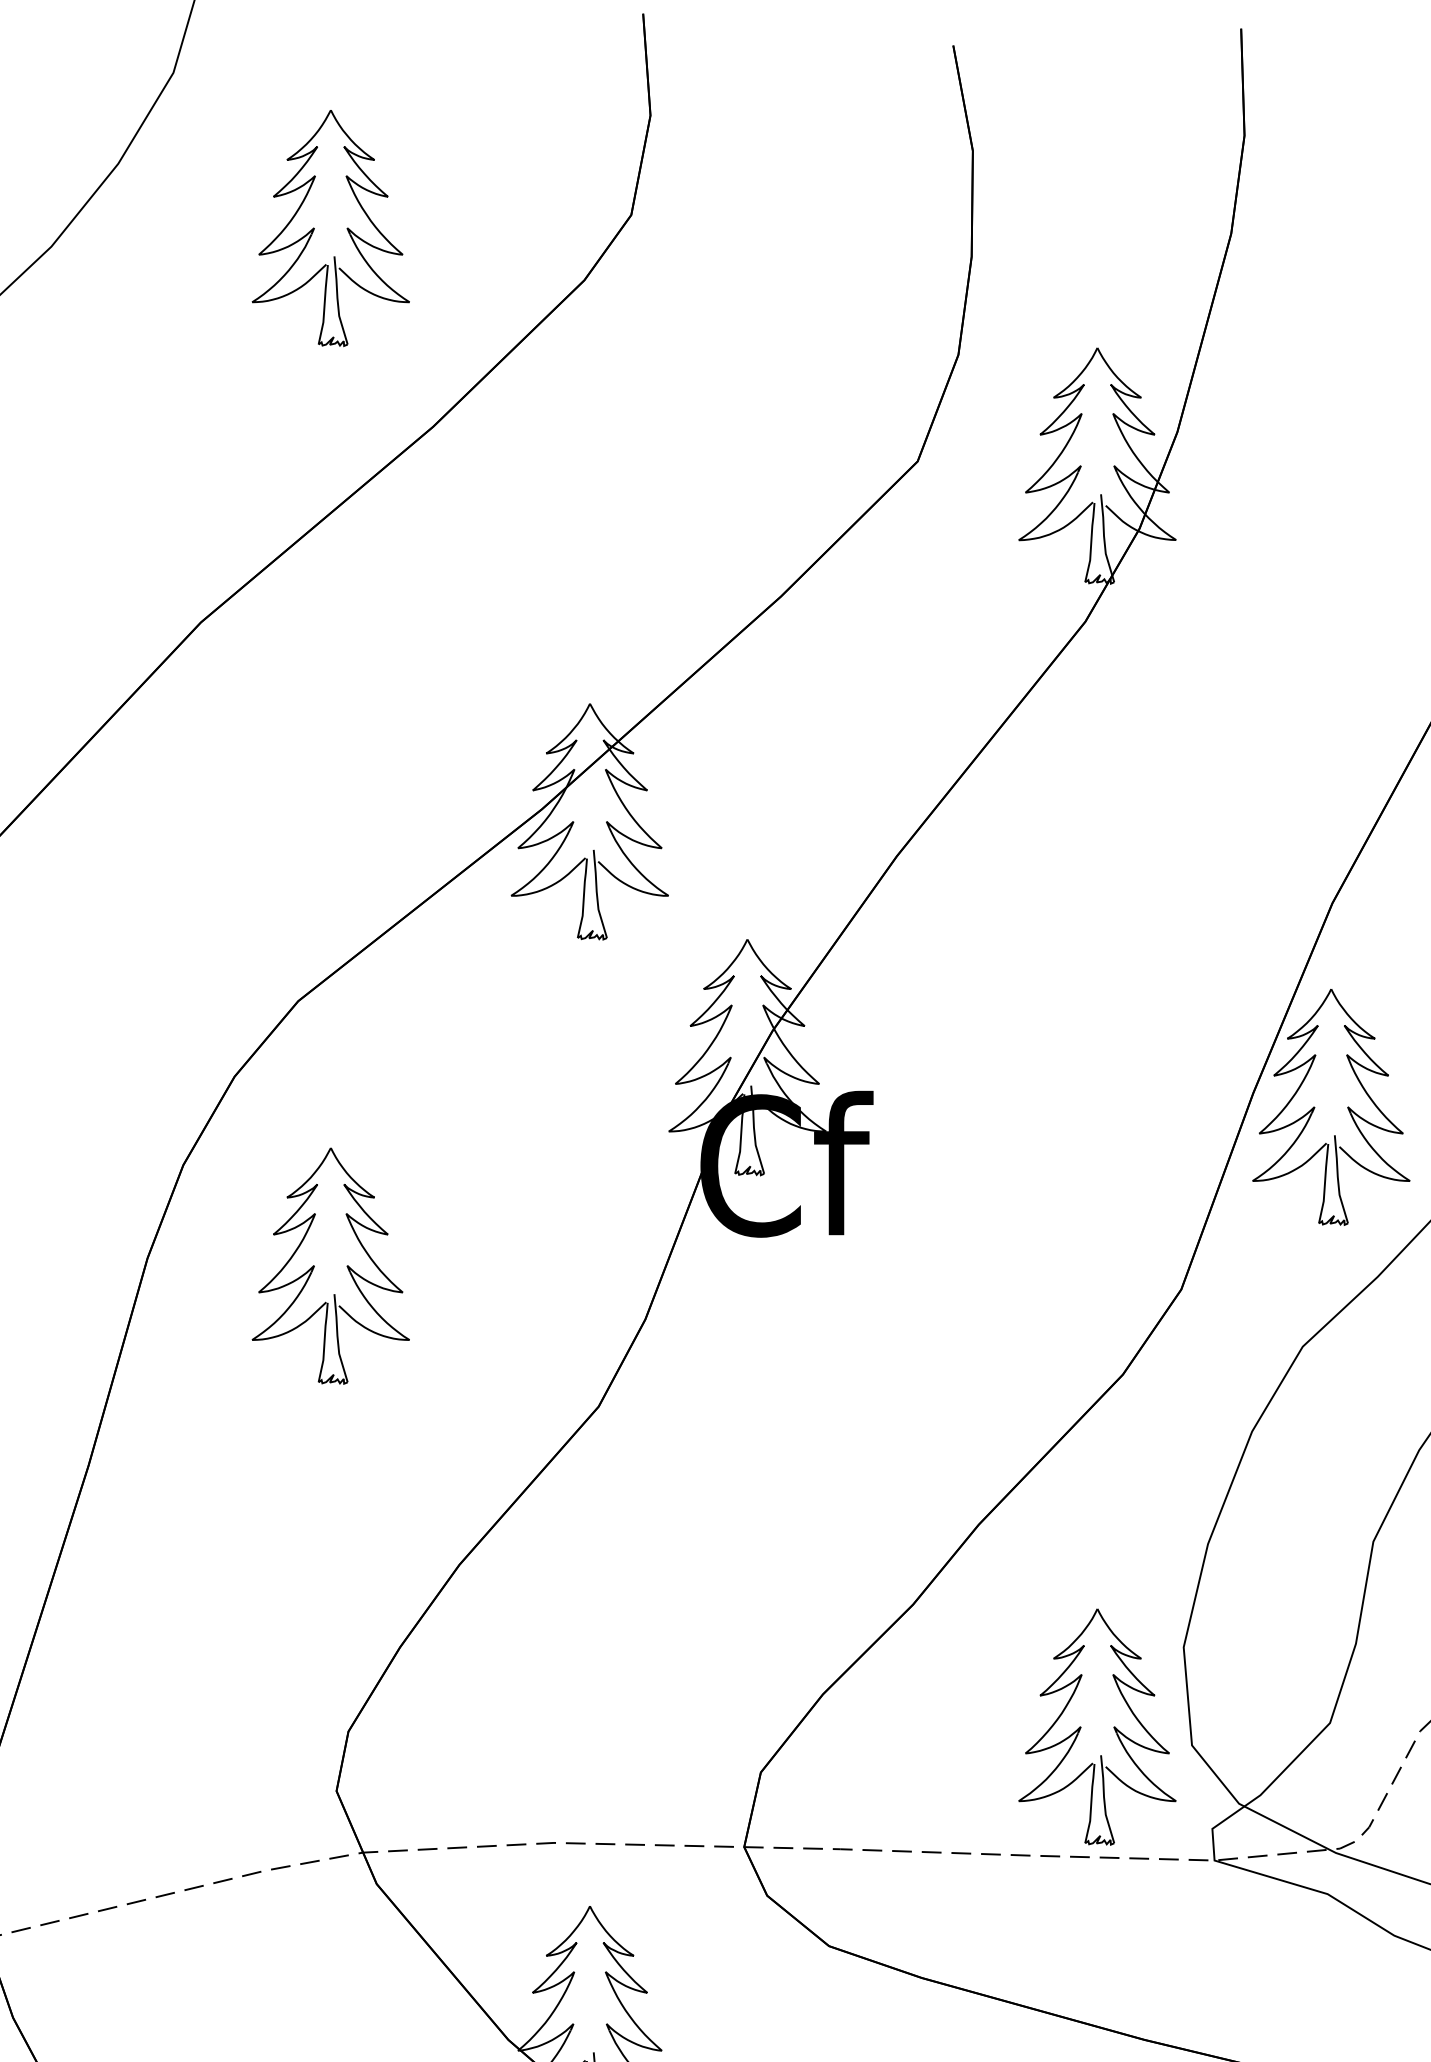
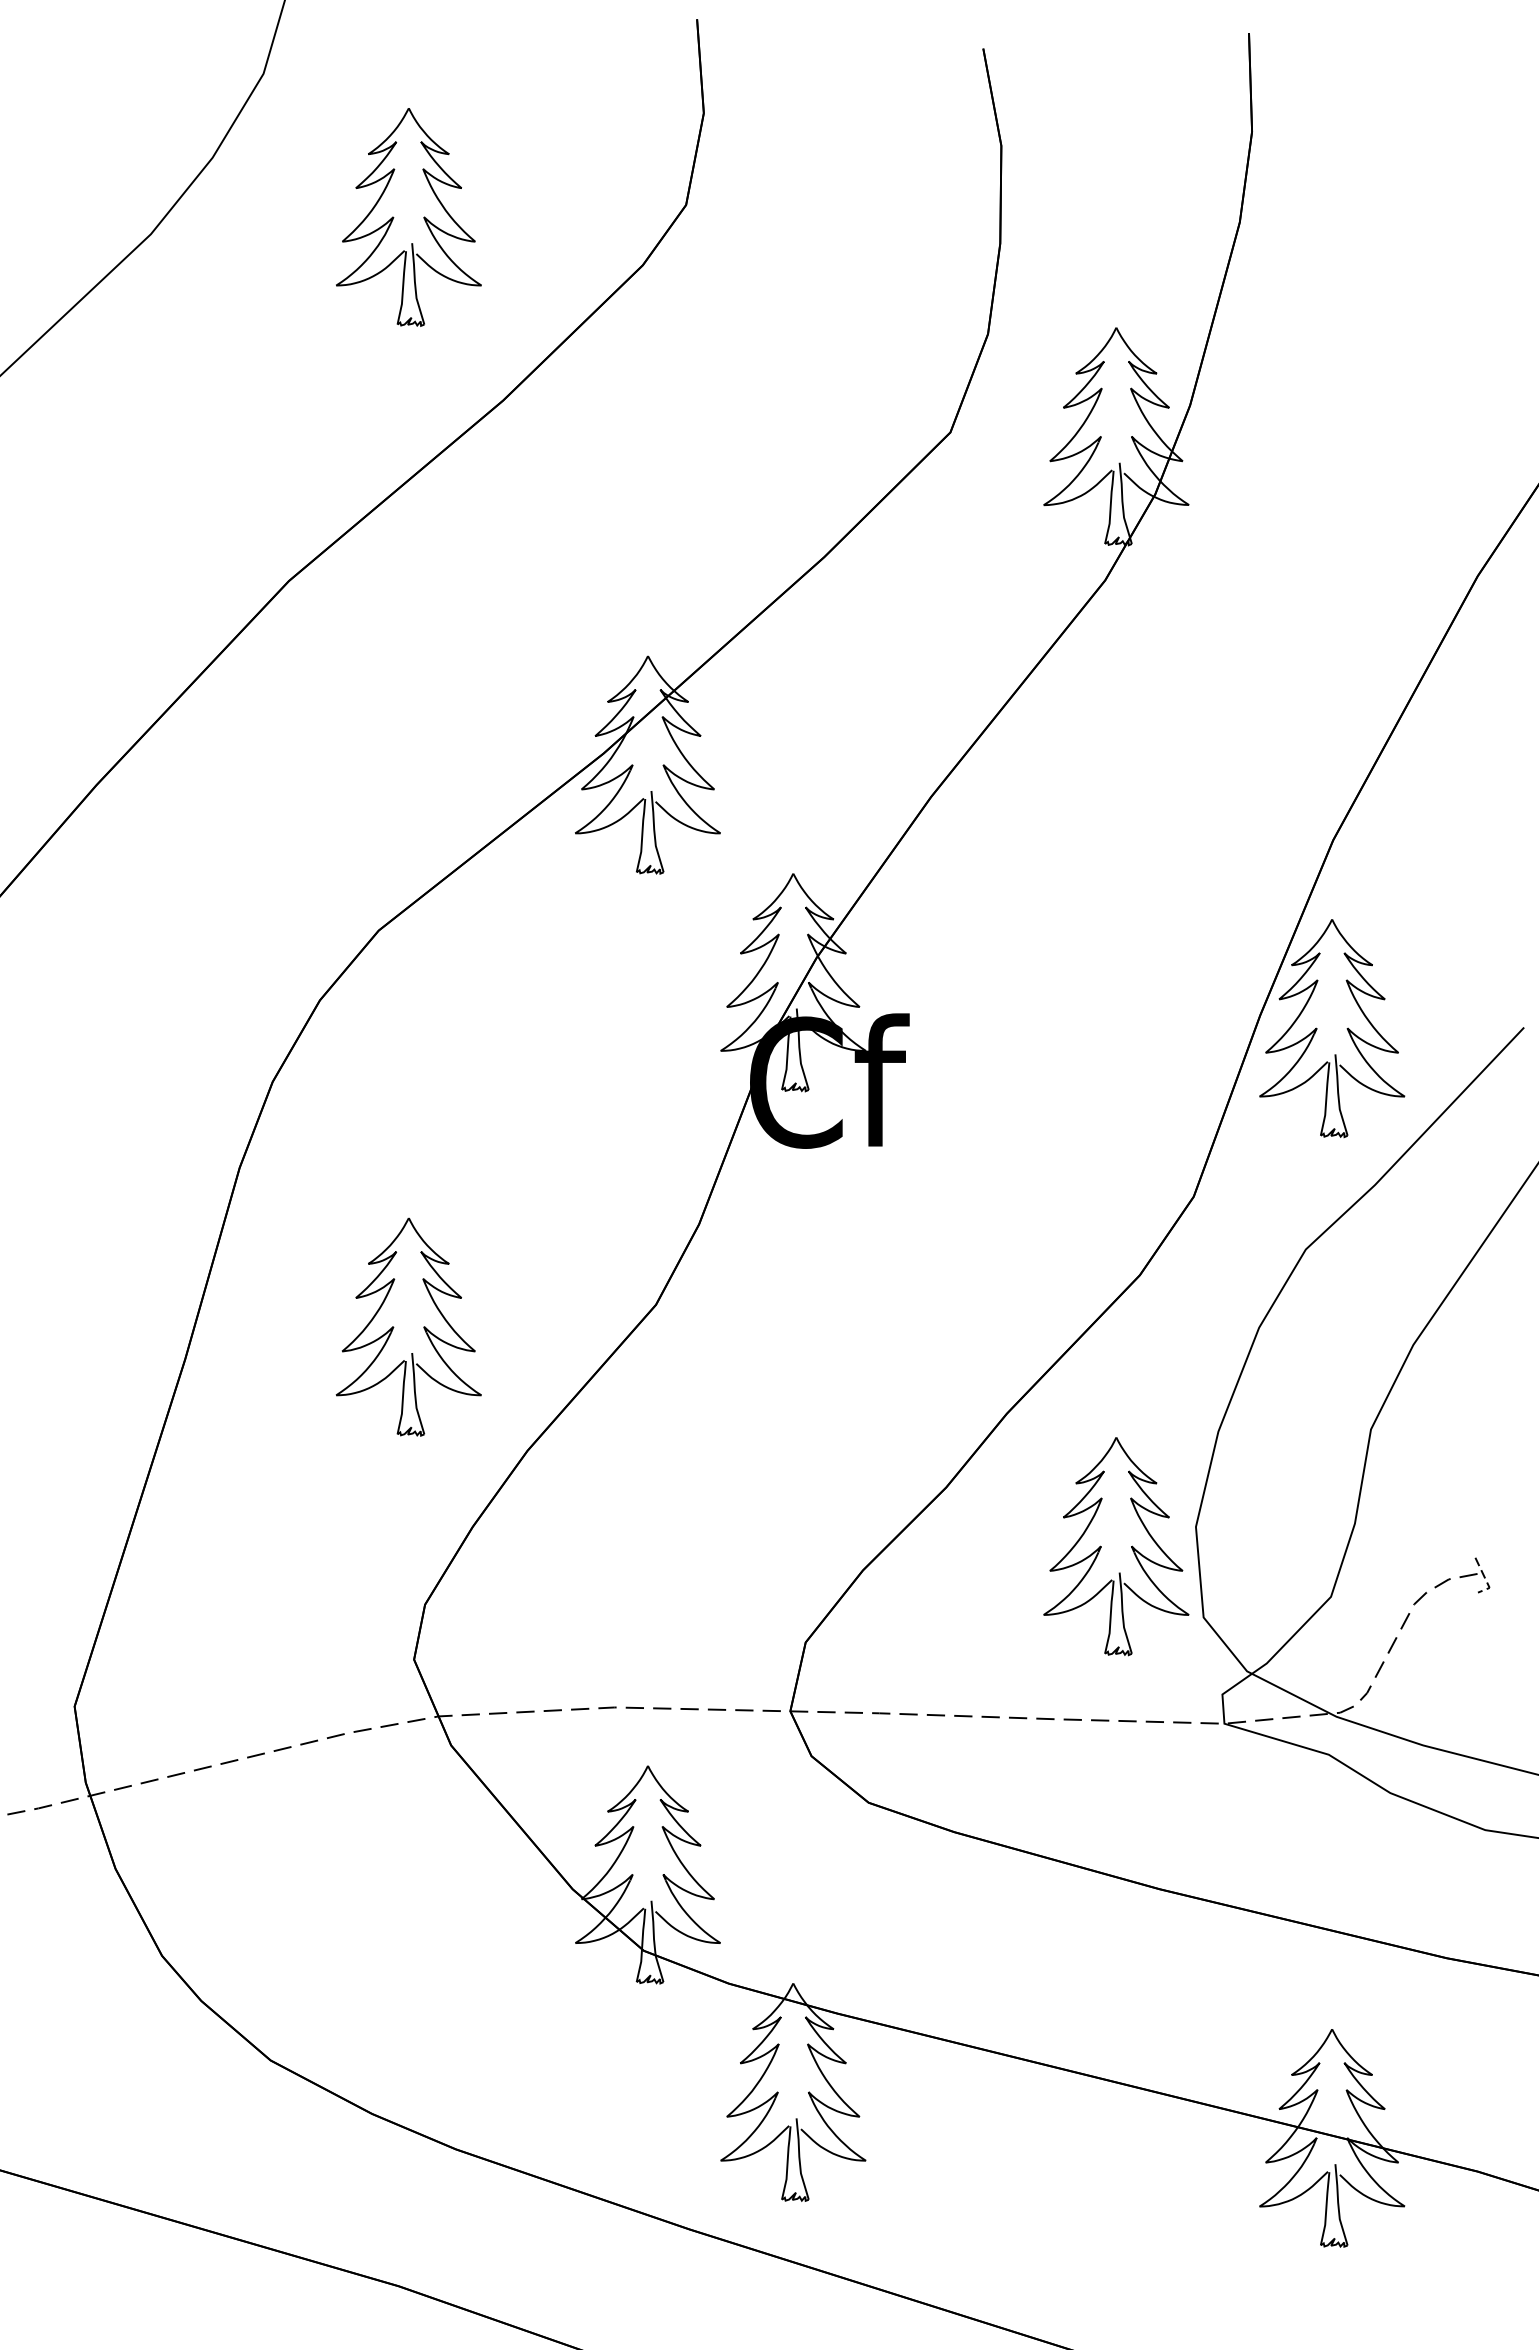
part: (315, 1266) -> (394, 1327), moved
part: (1081, 1727) -> (1101, 1546), moved

